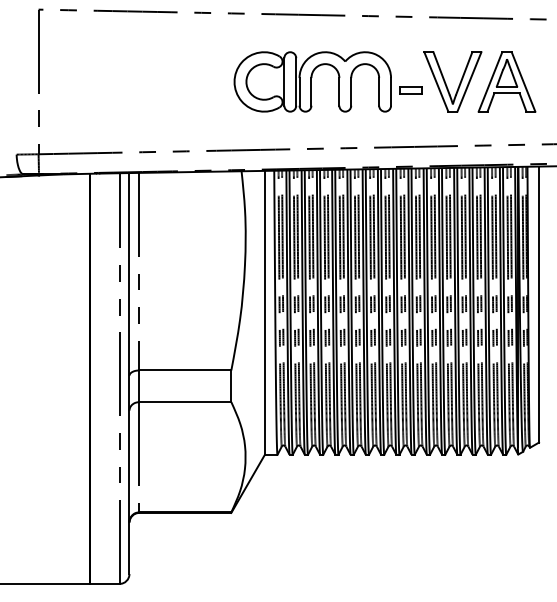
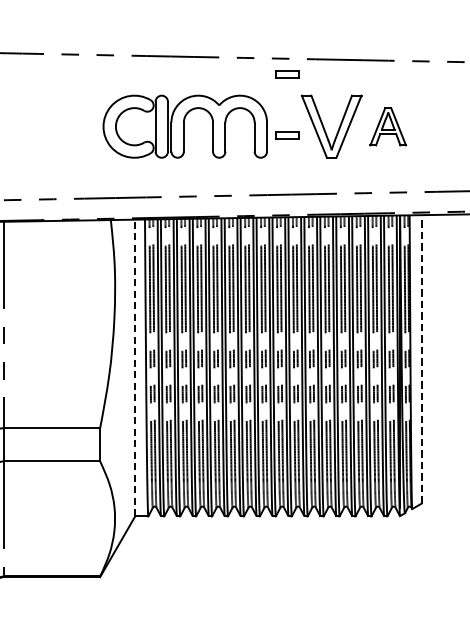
part: (410, 31) -> (287, 74), added
part: (506, 81) -> (387, 126), size x0.6
line: (539, 304) -> (422, 359), solid -> dashed
line: (264, 312) -> (134, 367), solid -> dashed

